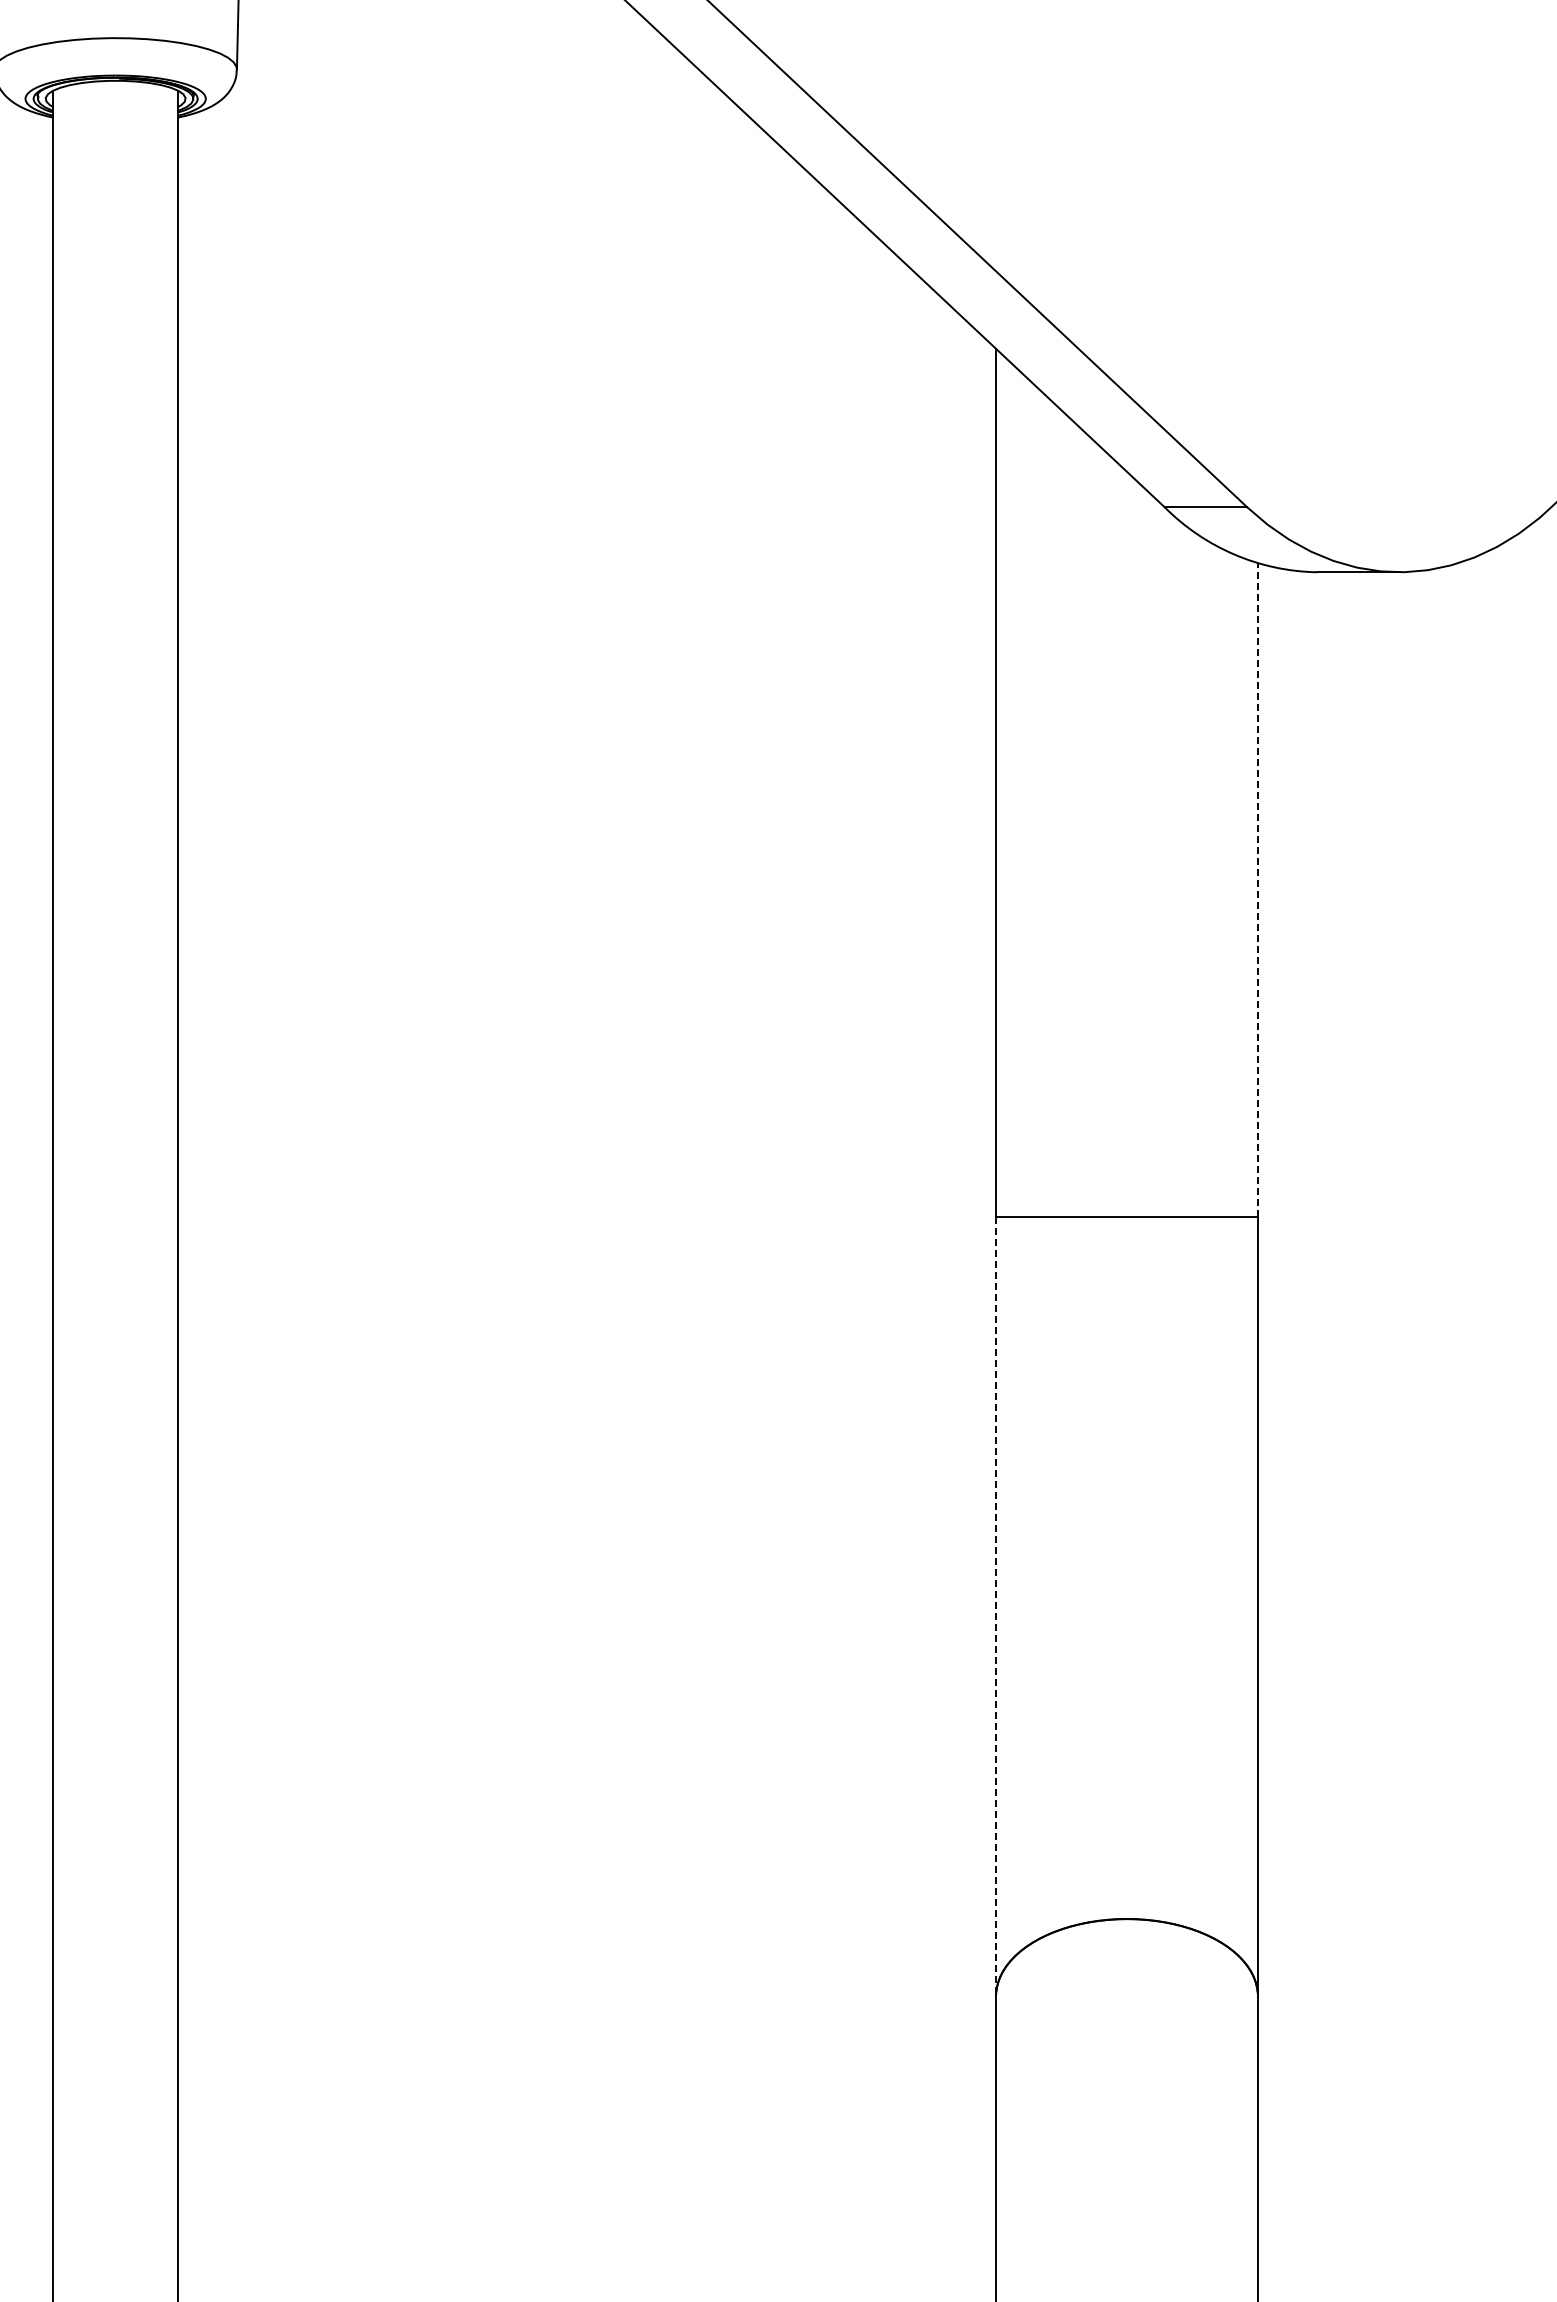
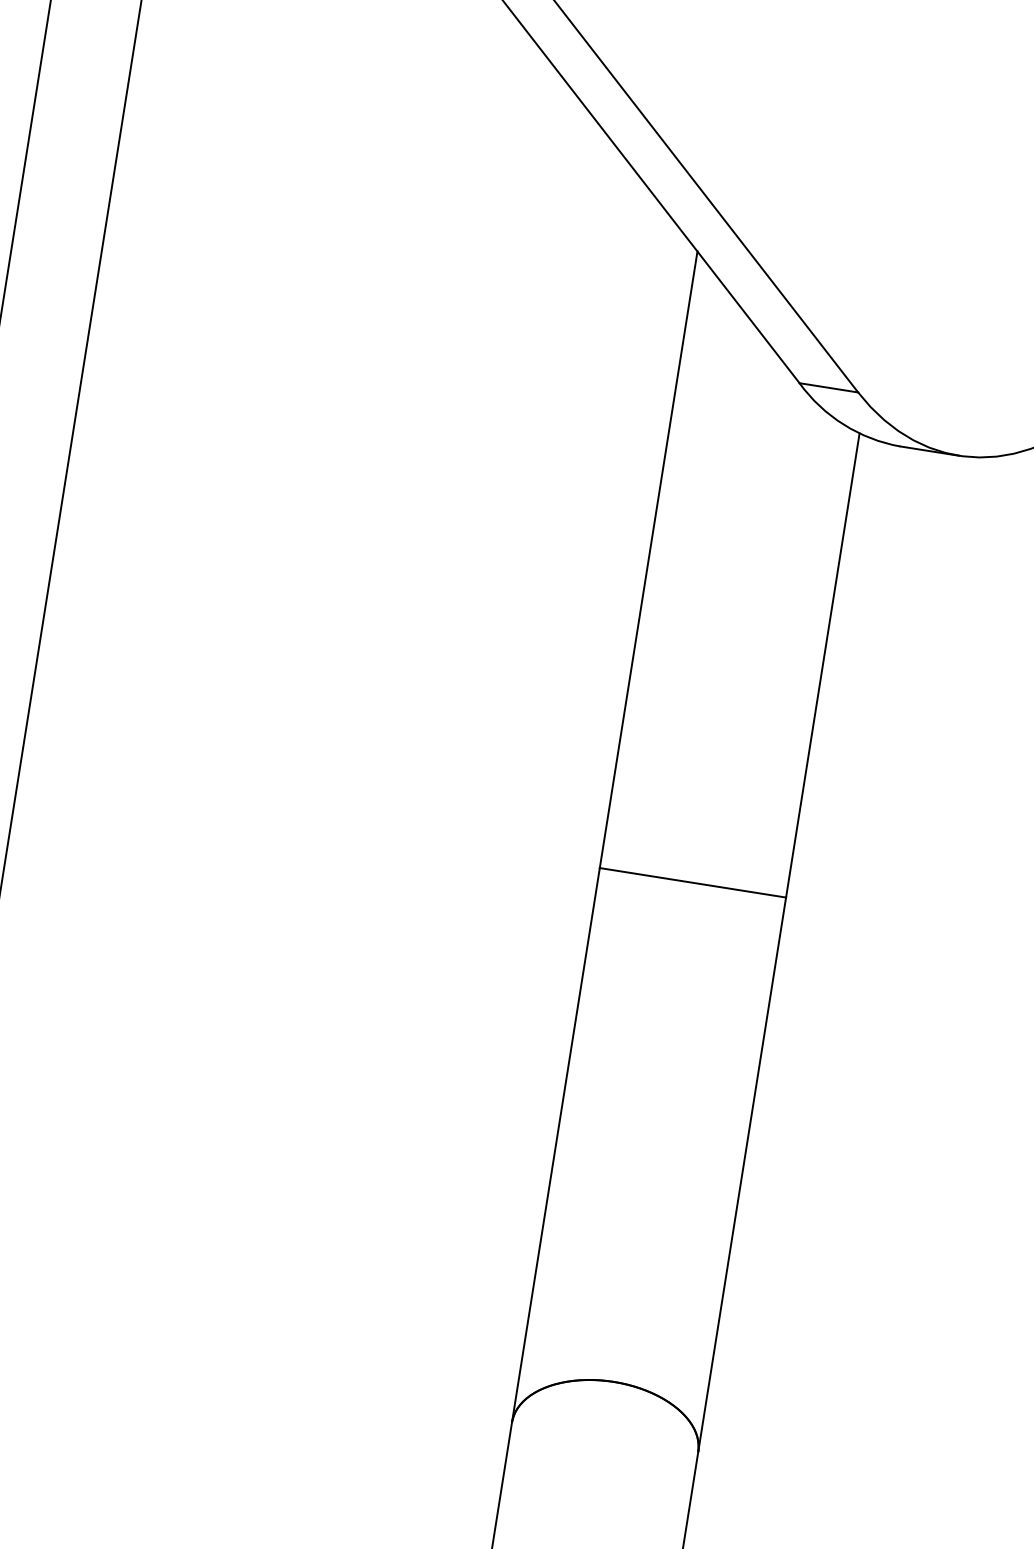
line: (1258, 889) -> (823, 665), dashed -> solid
line: (995, 1606) -> (555, 1145), dashed -> solid

